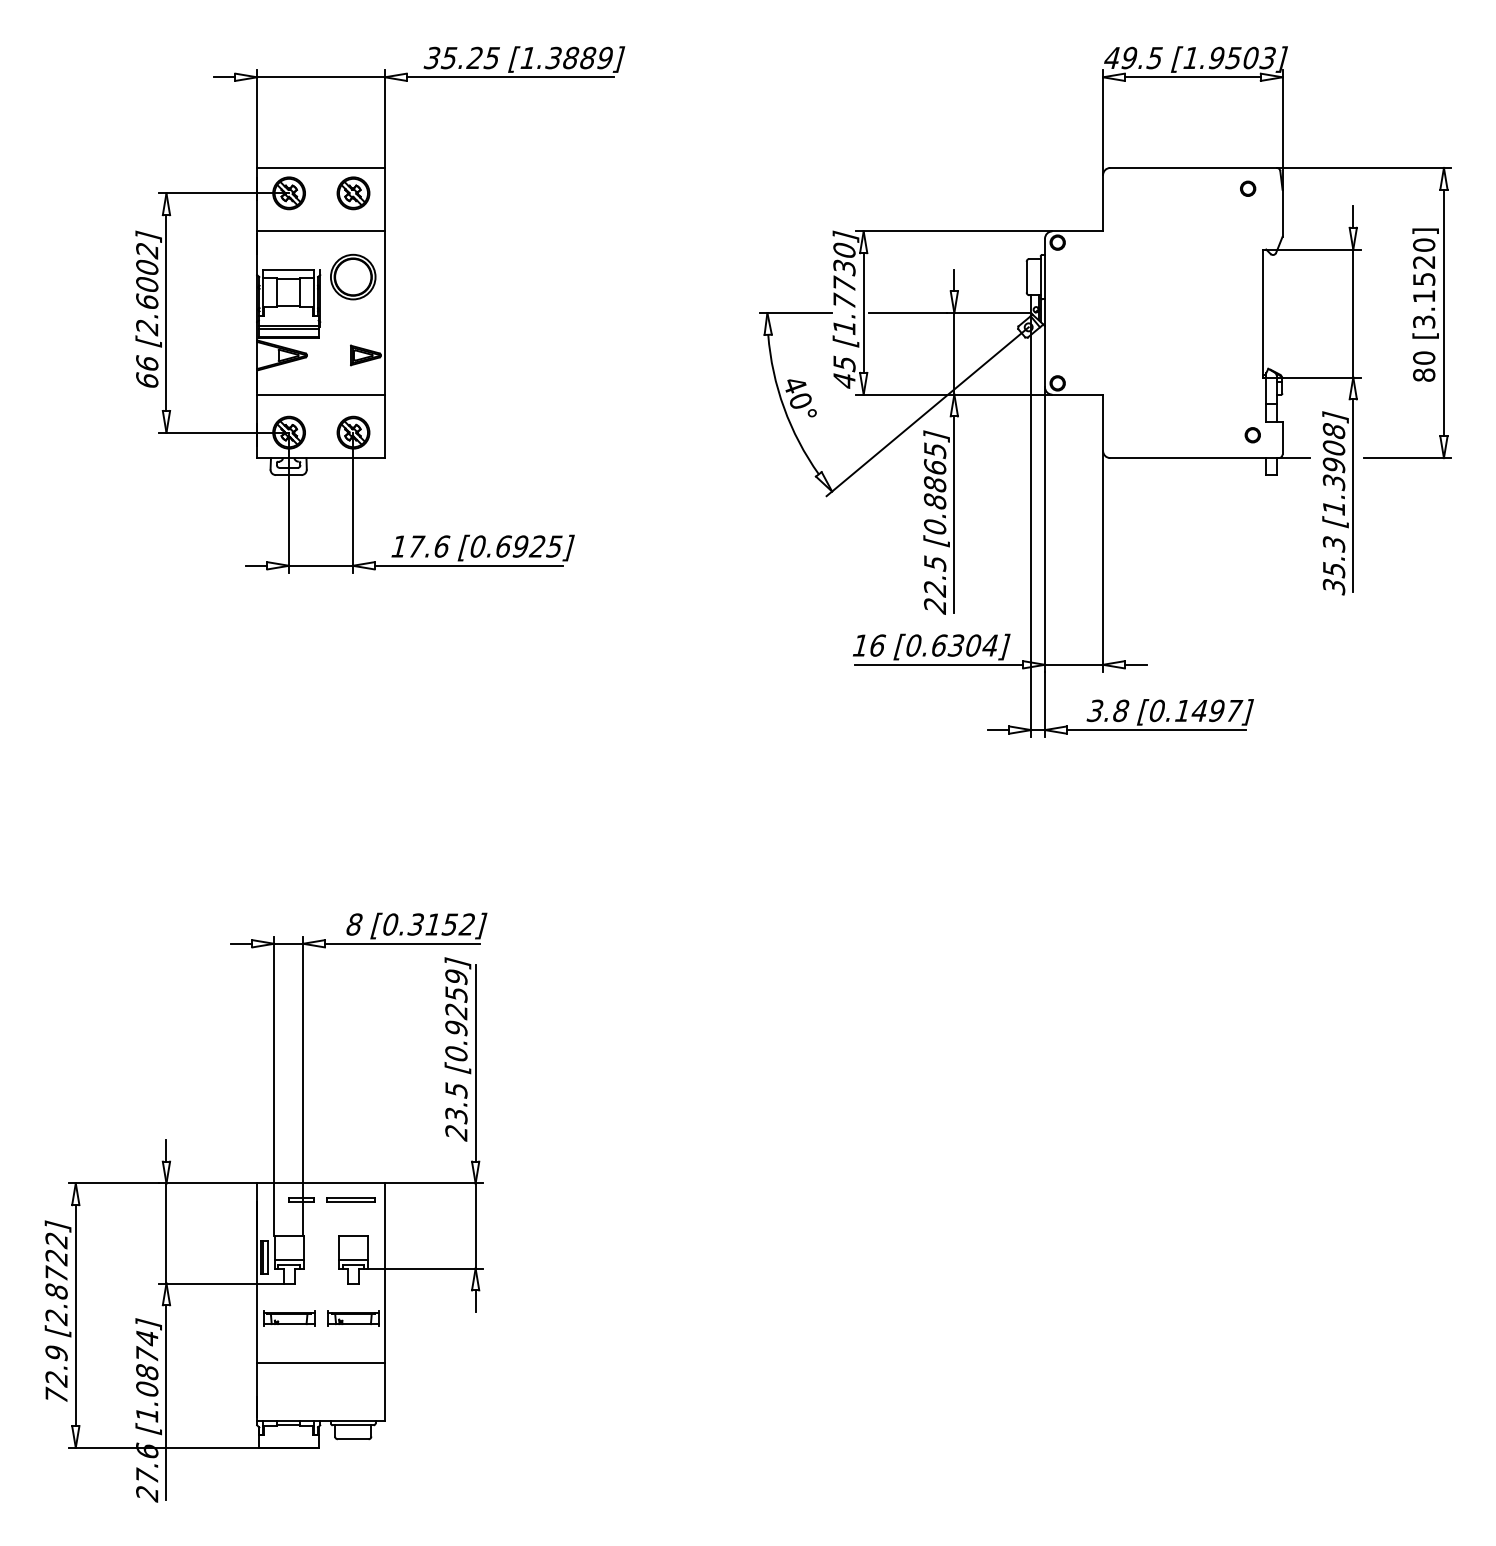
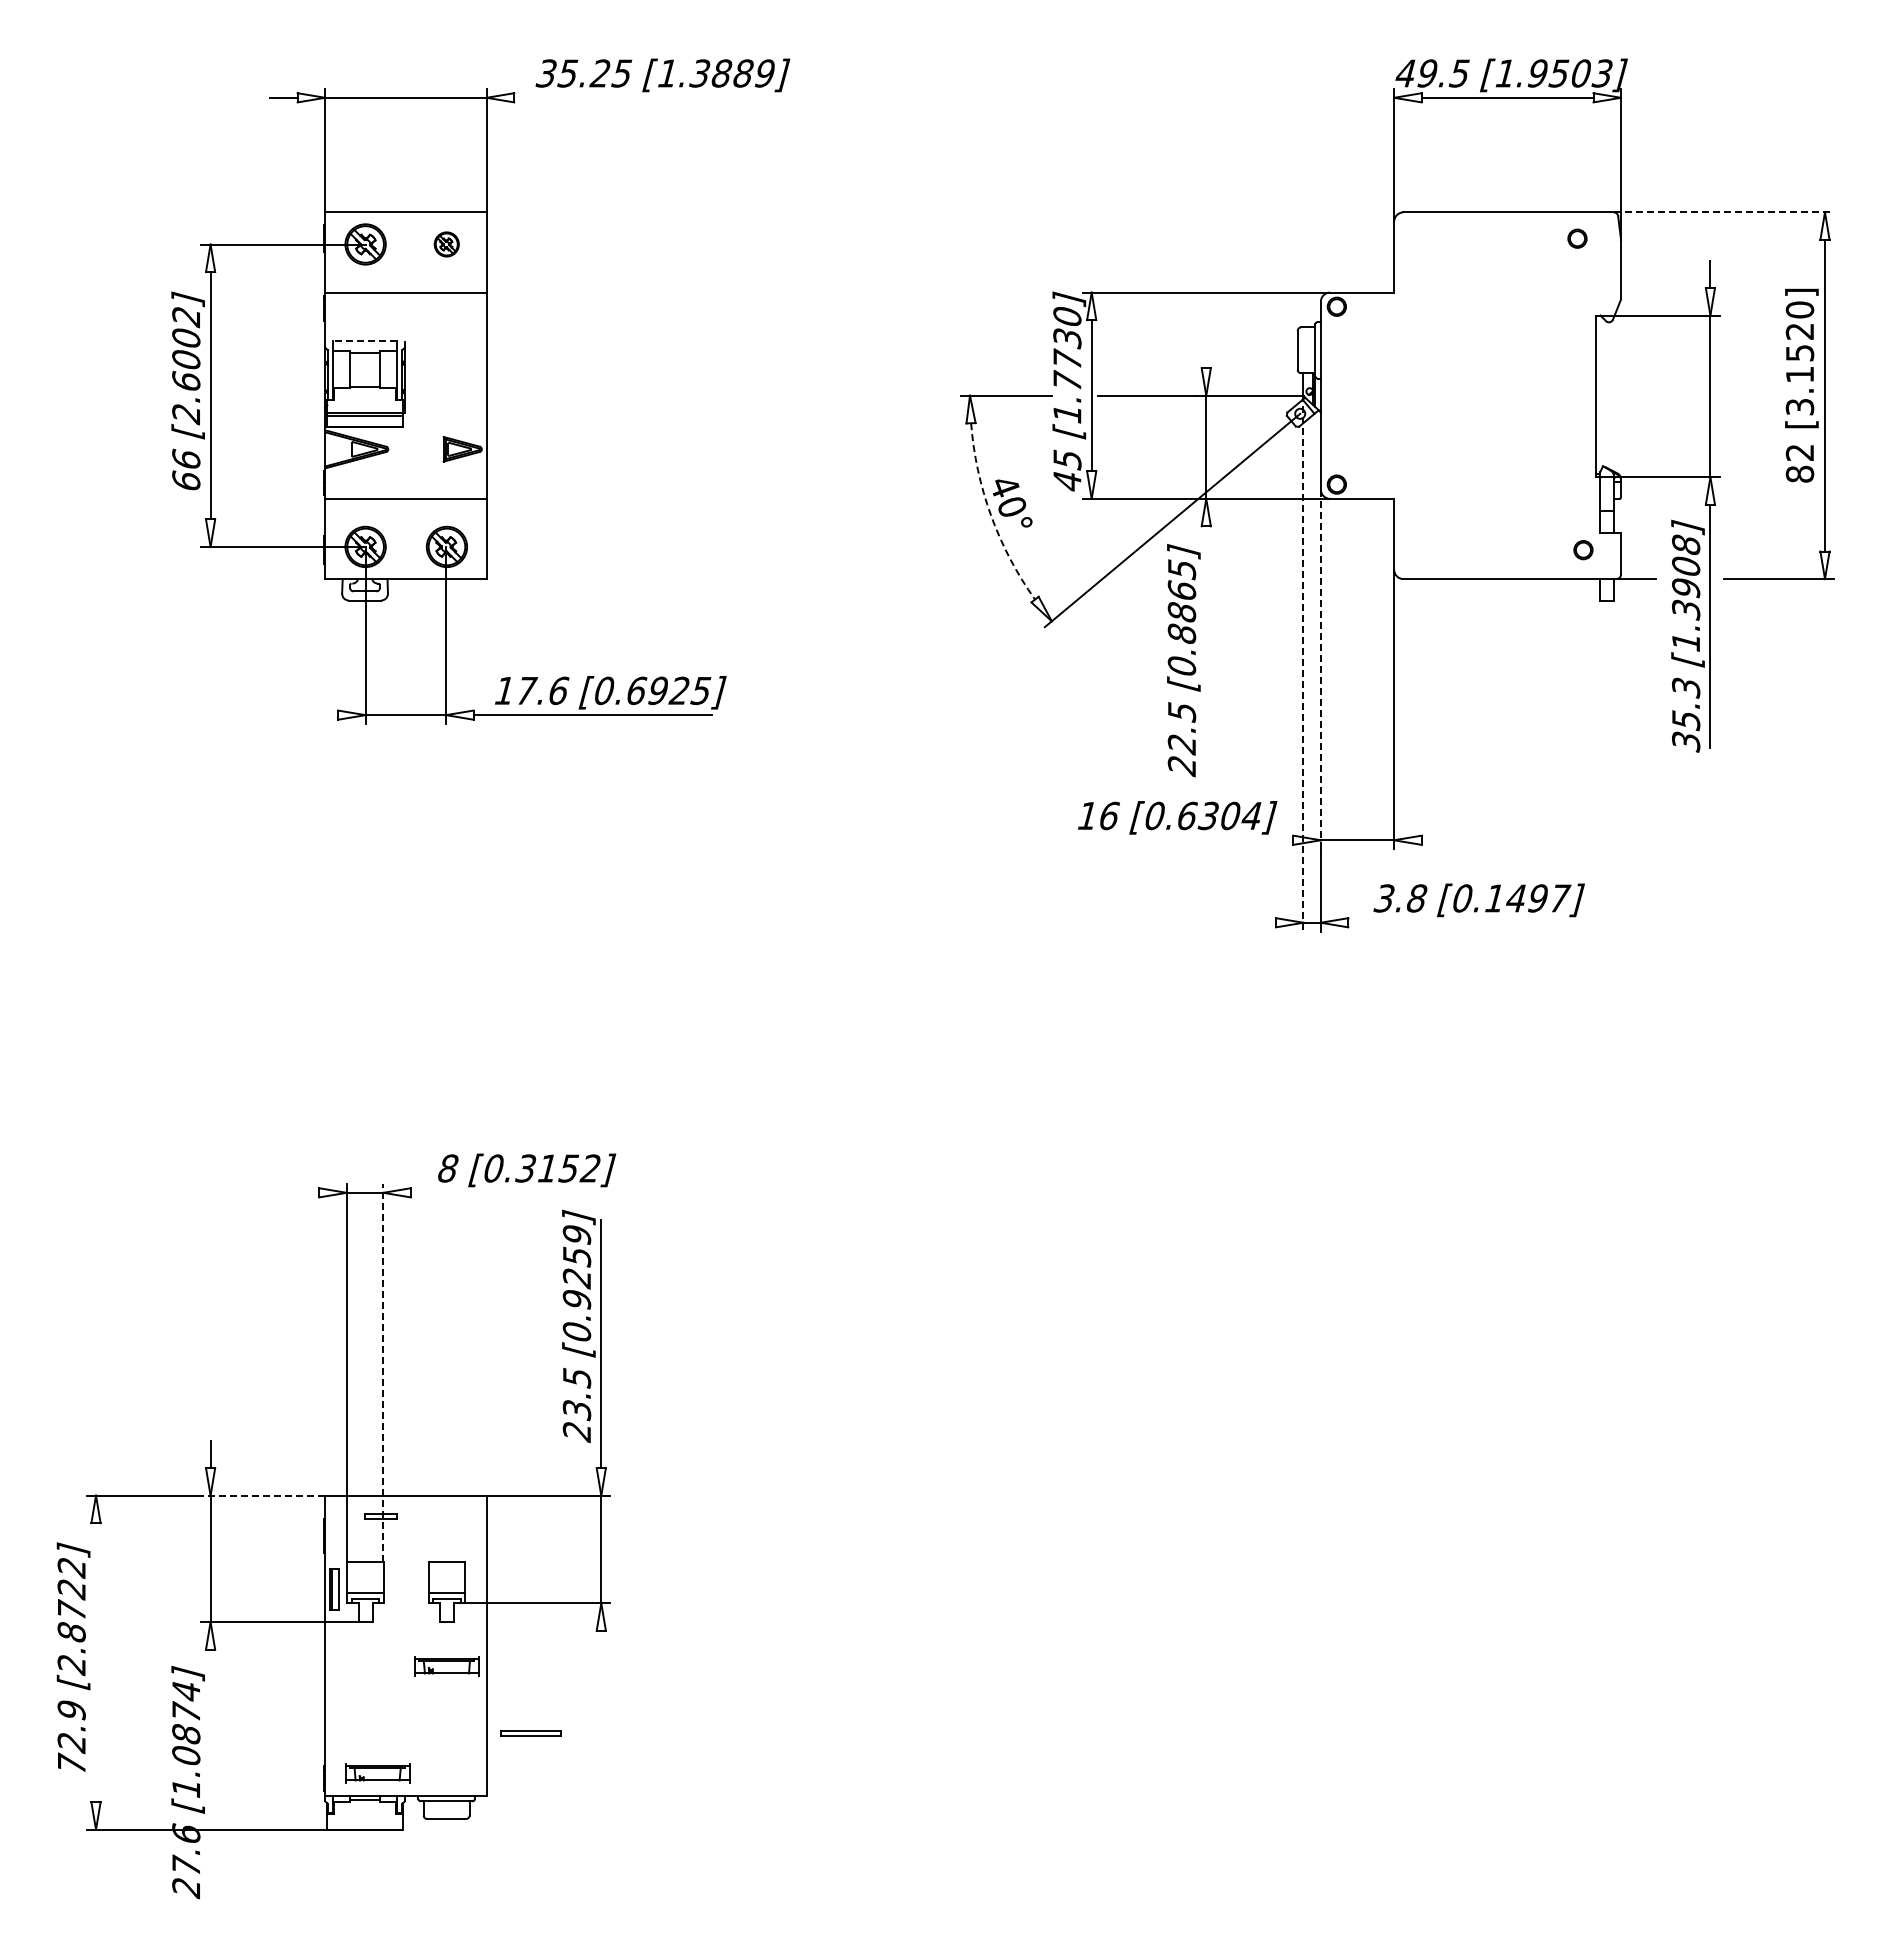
line: (510, 77) -> (645, 97), removed
line: (1364, 168) -> (1724, 212), solid -> dashed
part: (353, 193) -> (446, 244), size x0.6
line: (288, 270) -> (364, 341), solid -> dashed
part: (353, 277) -> (446, 350), removed
line: (954, 280) -> (1206, 354), removed
text: (1423, 357) -> (1799, 452), 80 -> 82
arc: (784, 407) -> (991, 515), solid -> dashed
line: (954, 514) -> (1206, 650), removed
line: (1031, 525) -> (1303, 664), solid -> dashed
line: (1044, 529) -> (1320, 669), solid -> dashed
line: (256, 566) -> (324, 715), removed
line: (938, 664) -> (1186, 840), removed
line: (1135, 664) -> (1435, 840), removed
line: (998, 729) -> (1261, 922), removed
line: (1156, 729) -> (1461, 922), removed
line: (241, 943) -> (305, 1192), removed
line: (402, 943) -> (508, 1192), removed
line: (303, 1085) -> (383, 1372), solid -> dashed
line: (208, 1183) -> (263, 1495), solid -> dashed
part: (350, 1199) -> (530, 1733), moved
line: (475, 1301) -> (601, 1644), removed
line: (76, 1315) -> (96, 1662), removed
part: (289, 1318) -> (377, 1773), moved
line: (320, 1362) -> (405, 1722), removed
line: (166, 1402) -> (210, 1772), removed

